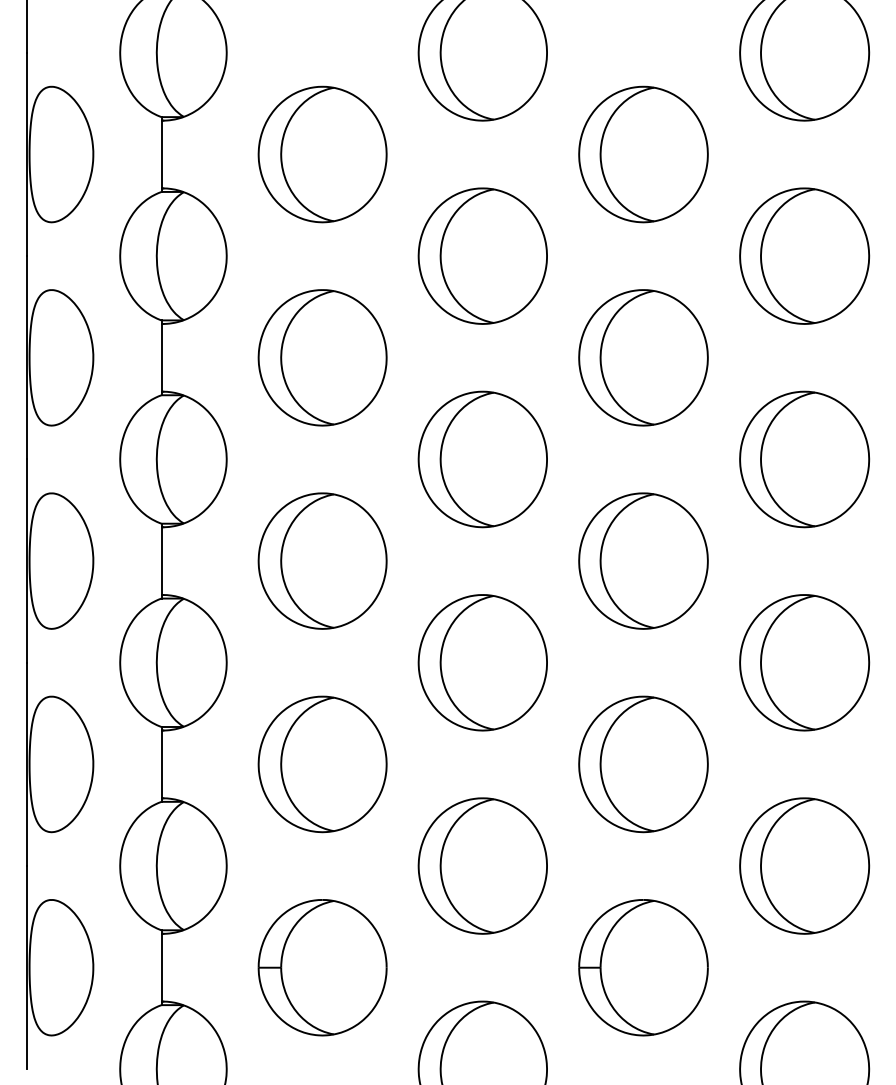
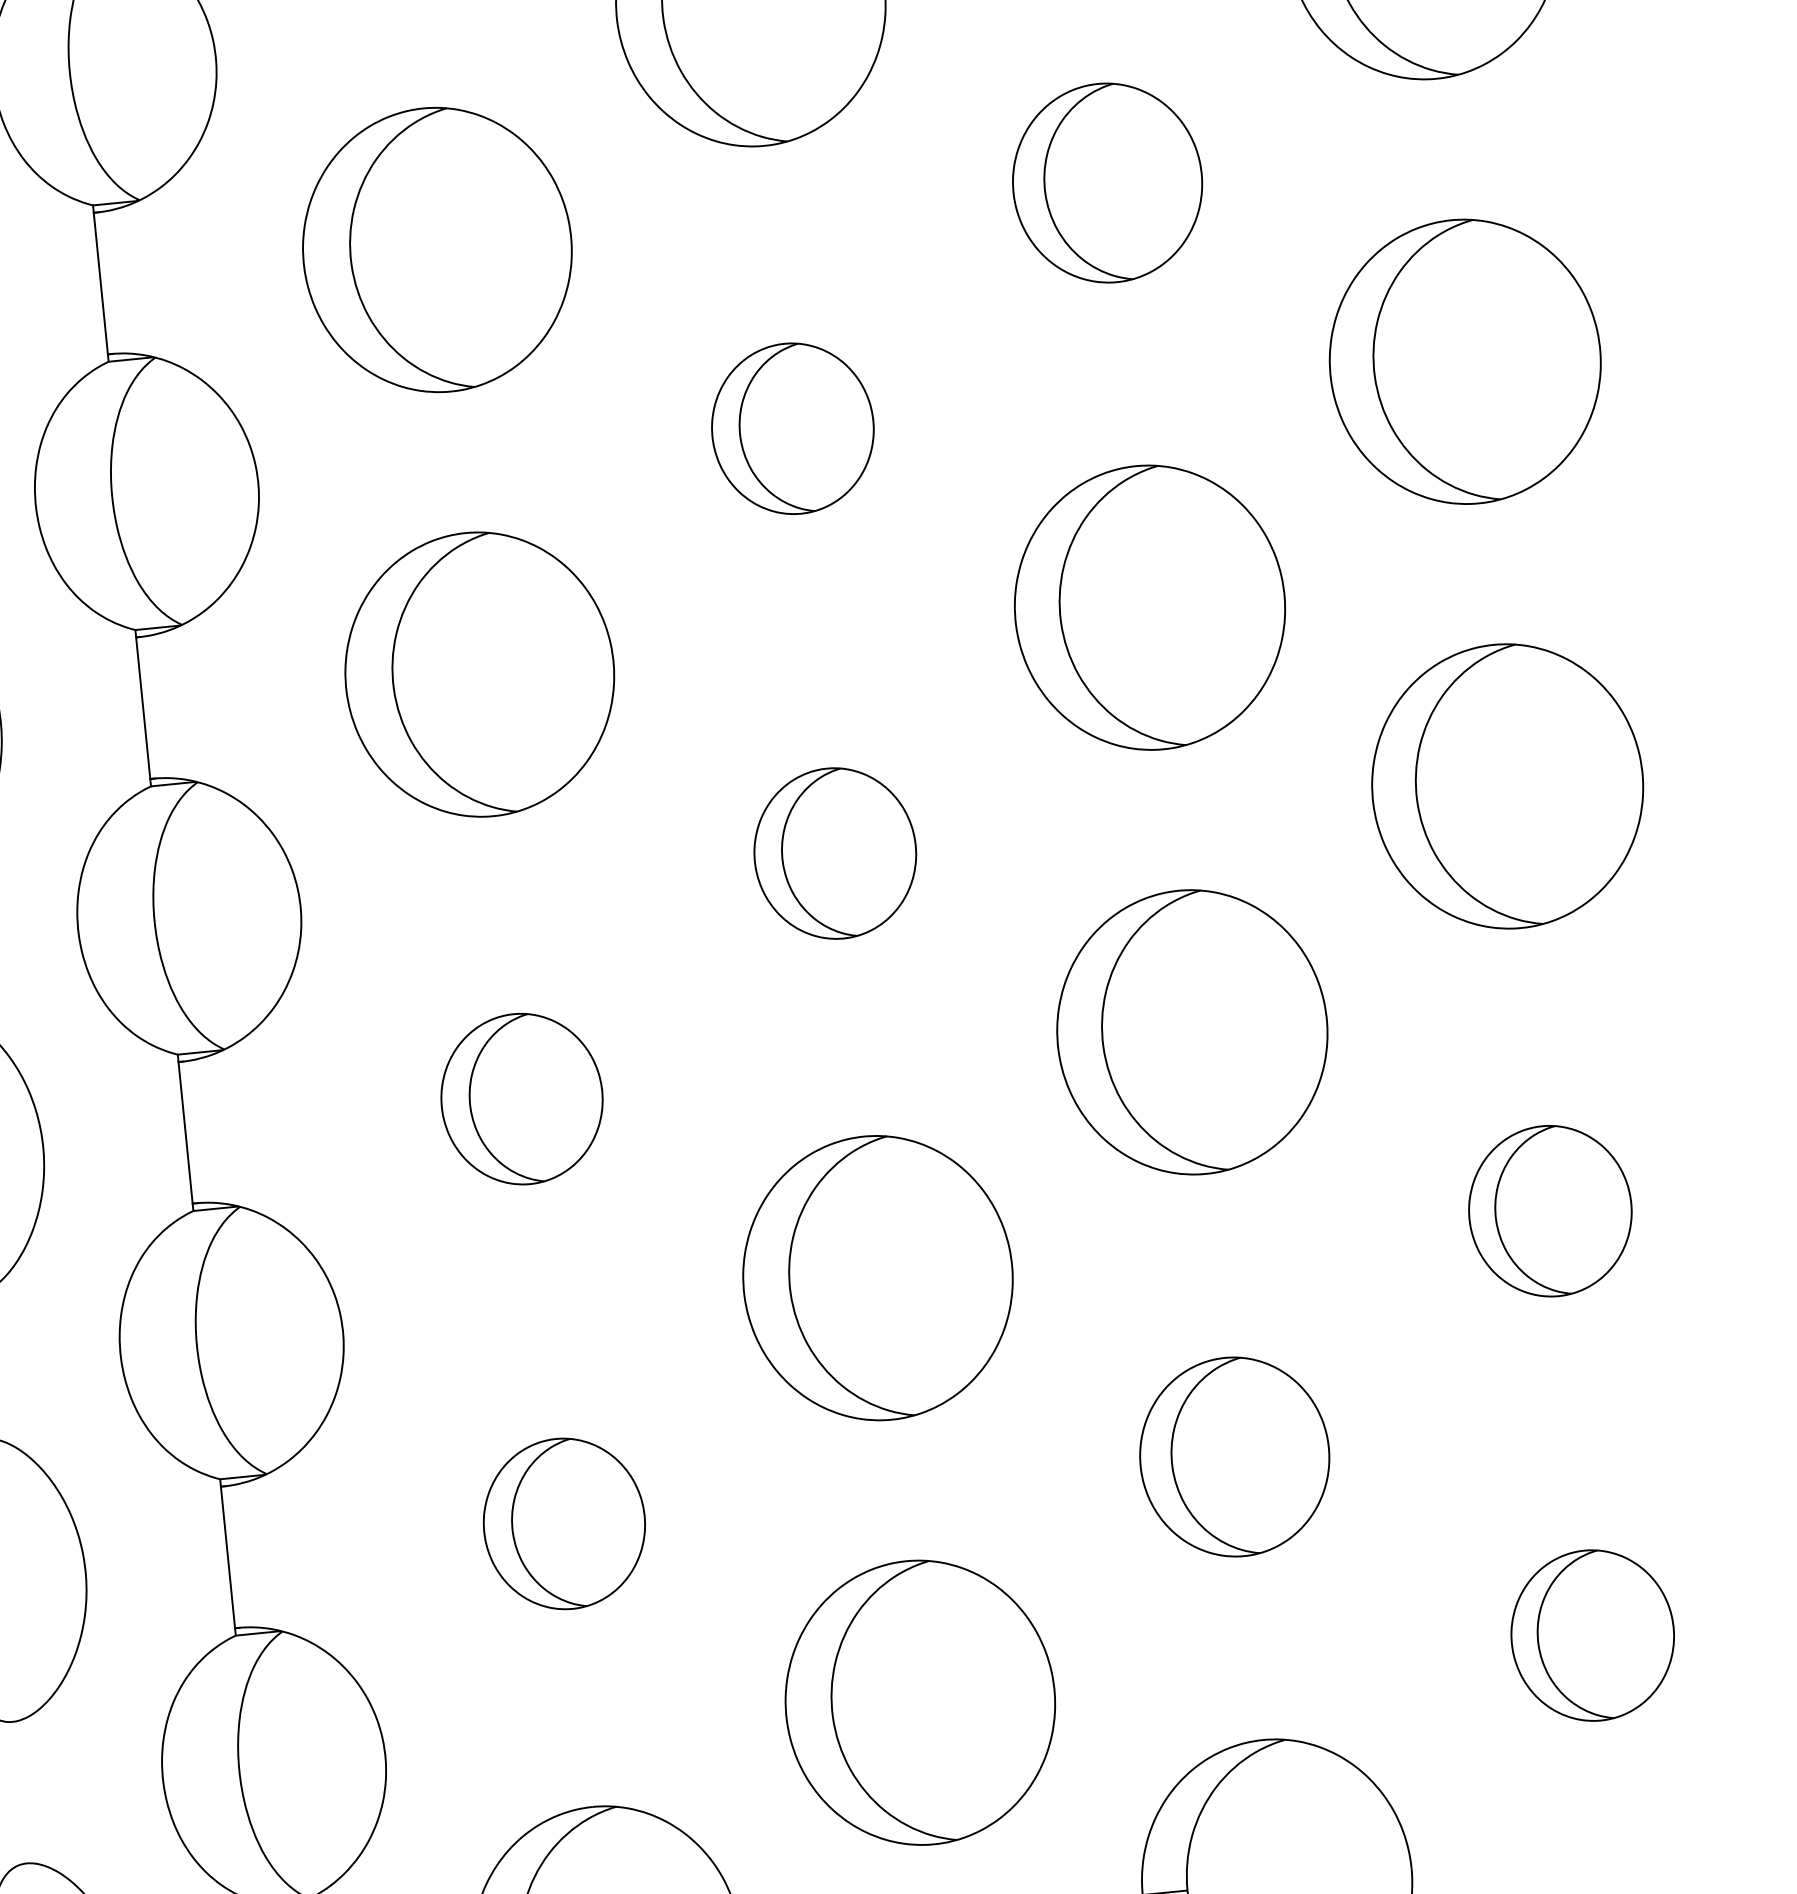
part: (643, 154) -> (1107, 183), size x0.7
part: (482, 255) -> (792, 427), size x0.6
part: (482, 459) -> (834, 853), size x0.6
part: (322, 560) -> (521, 1097), size x0.6
part: (804, 662) -> (1549, 1210), size x0.6
part: (322, 764) -> (564, 1524), size x0.6
part: (643, 764) -> (1234, 1457), size x0.7
part: (804, 865) -> (1592, 1634), size x0.6

